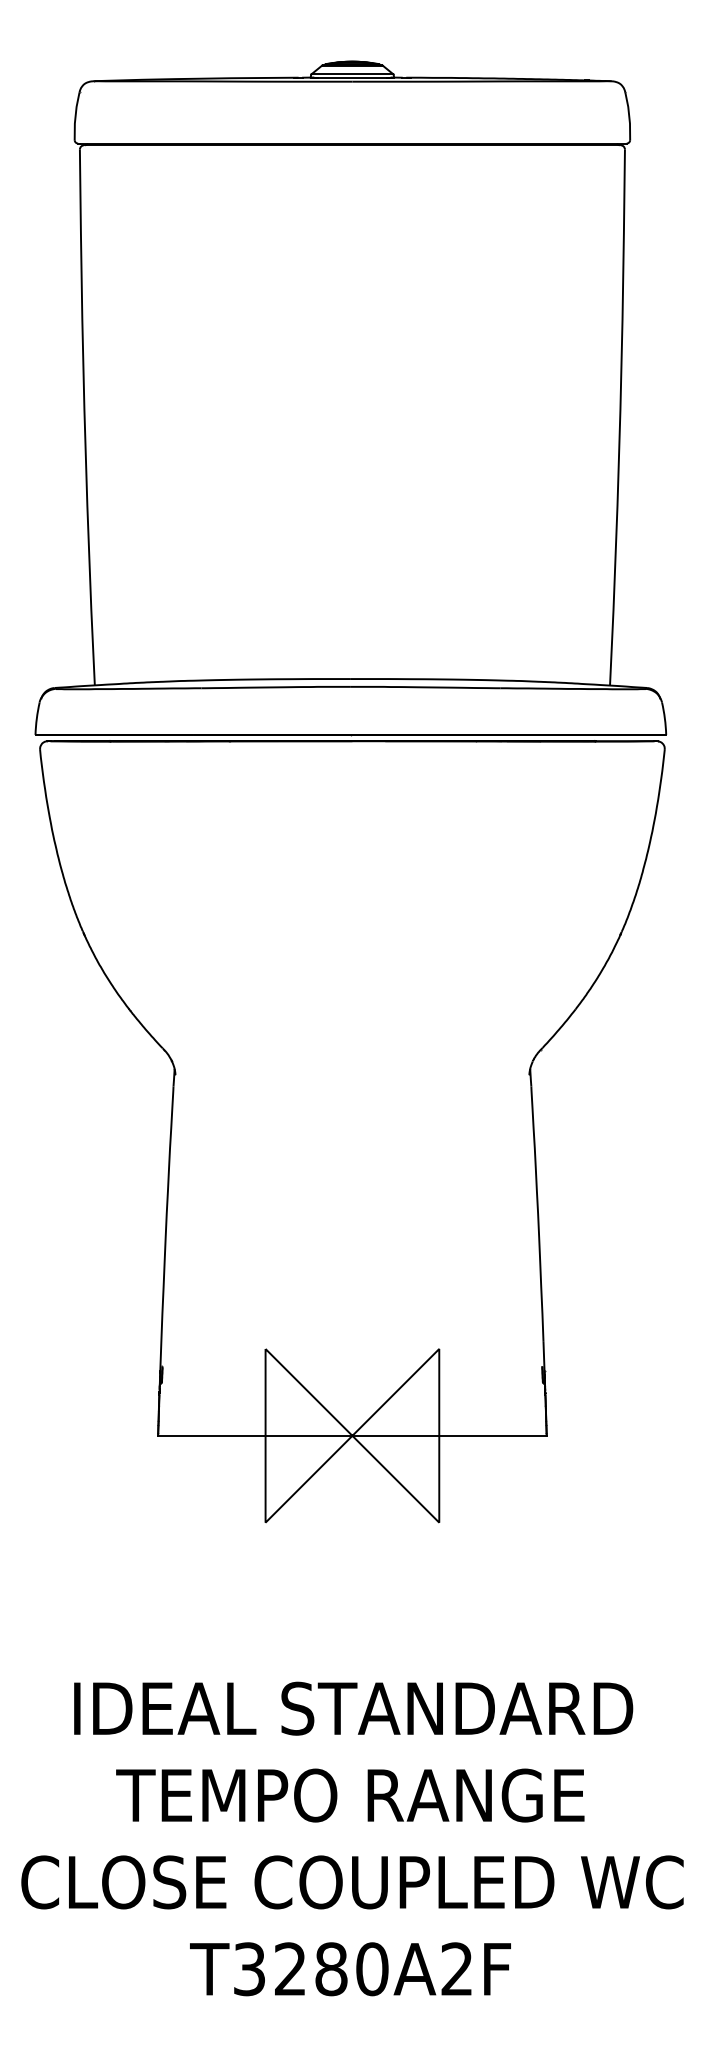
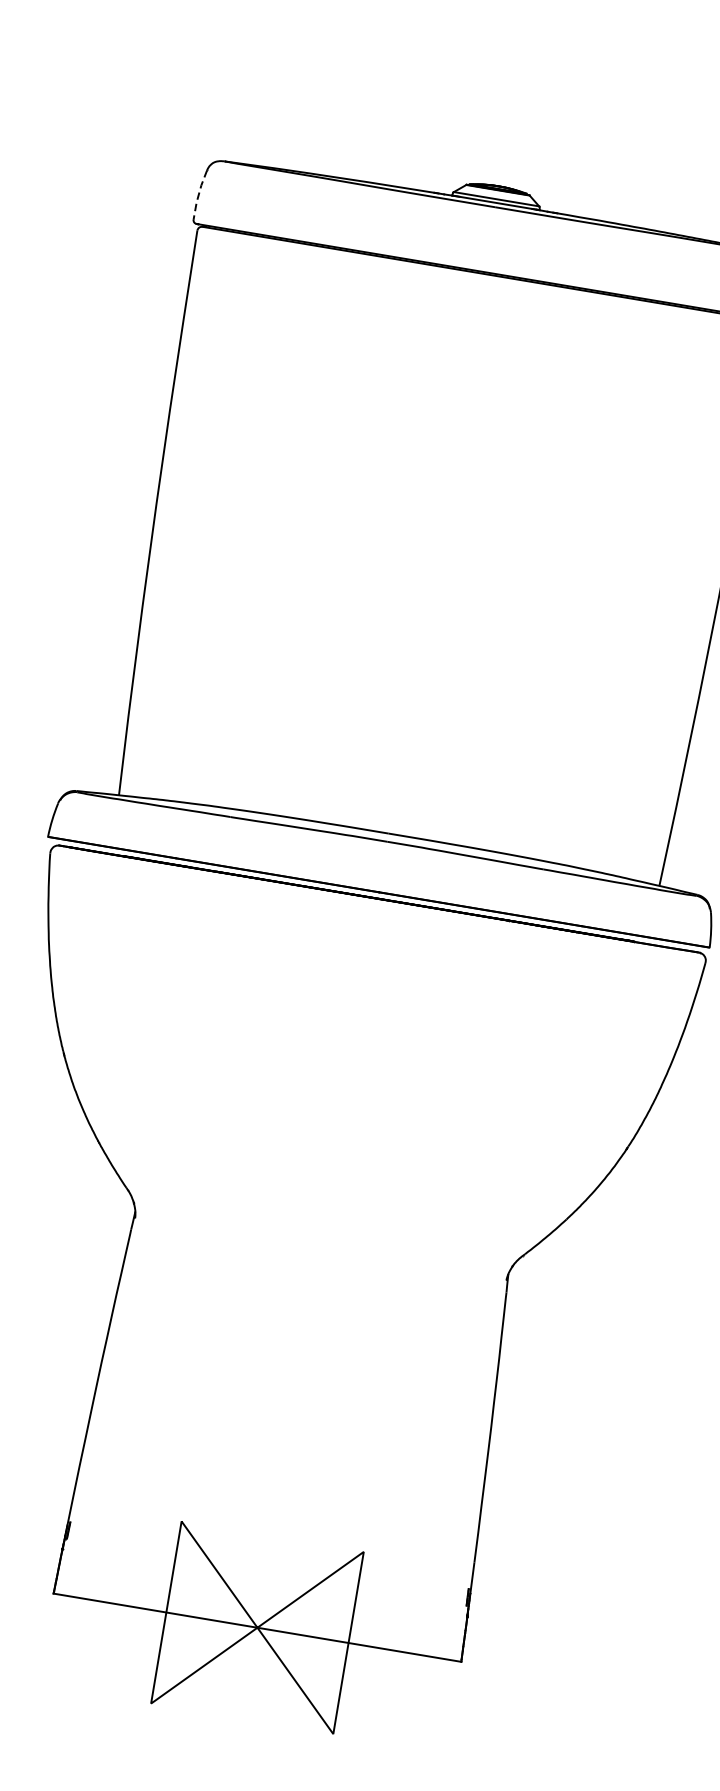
line: (75, 116) -> (198, 195), solid -> dashed

